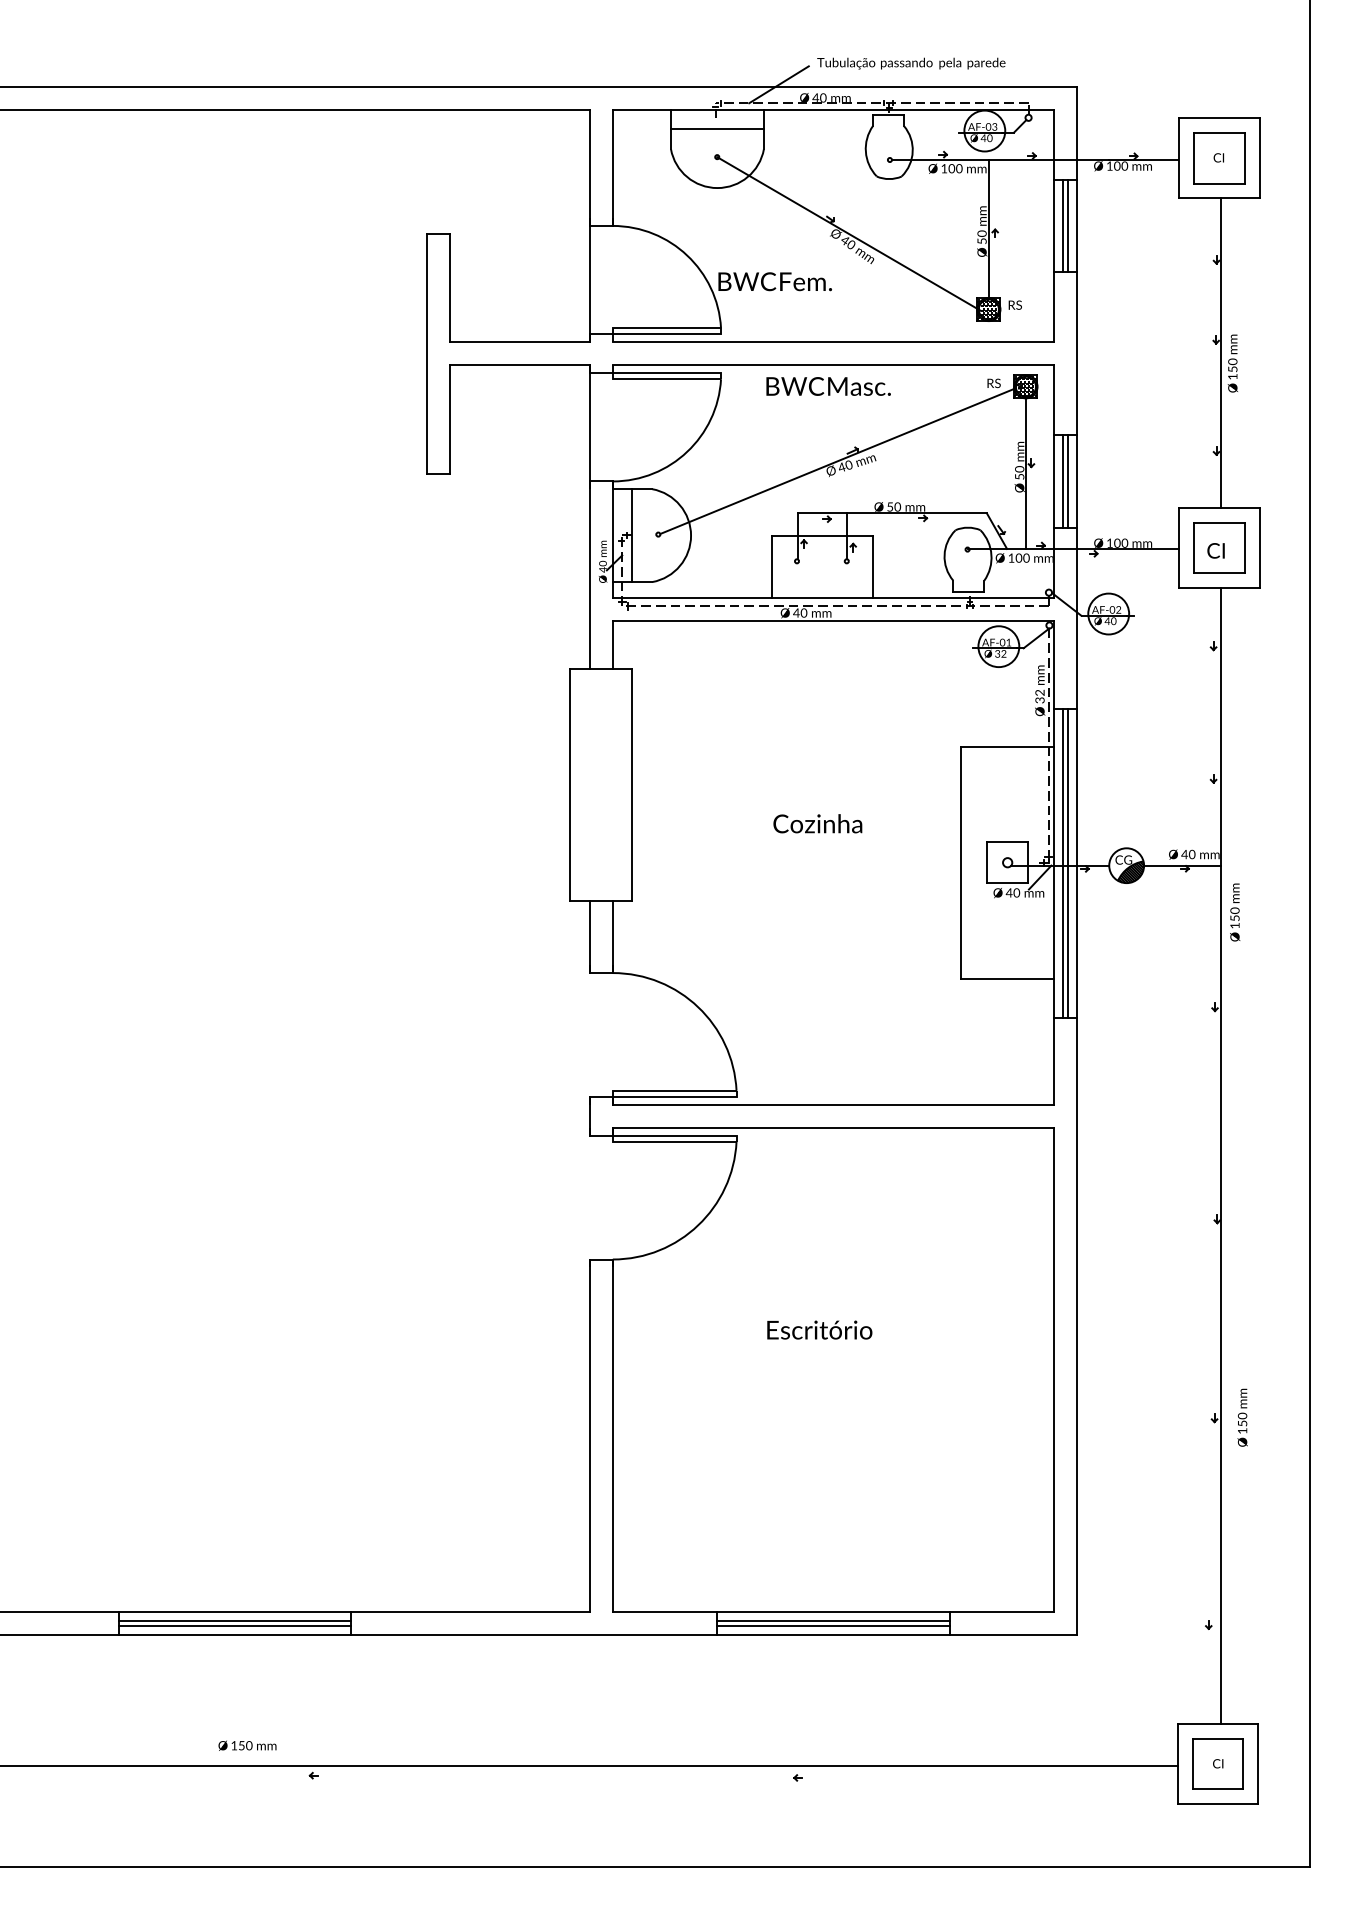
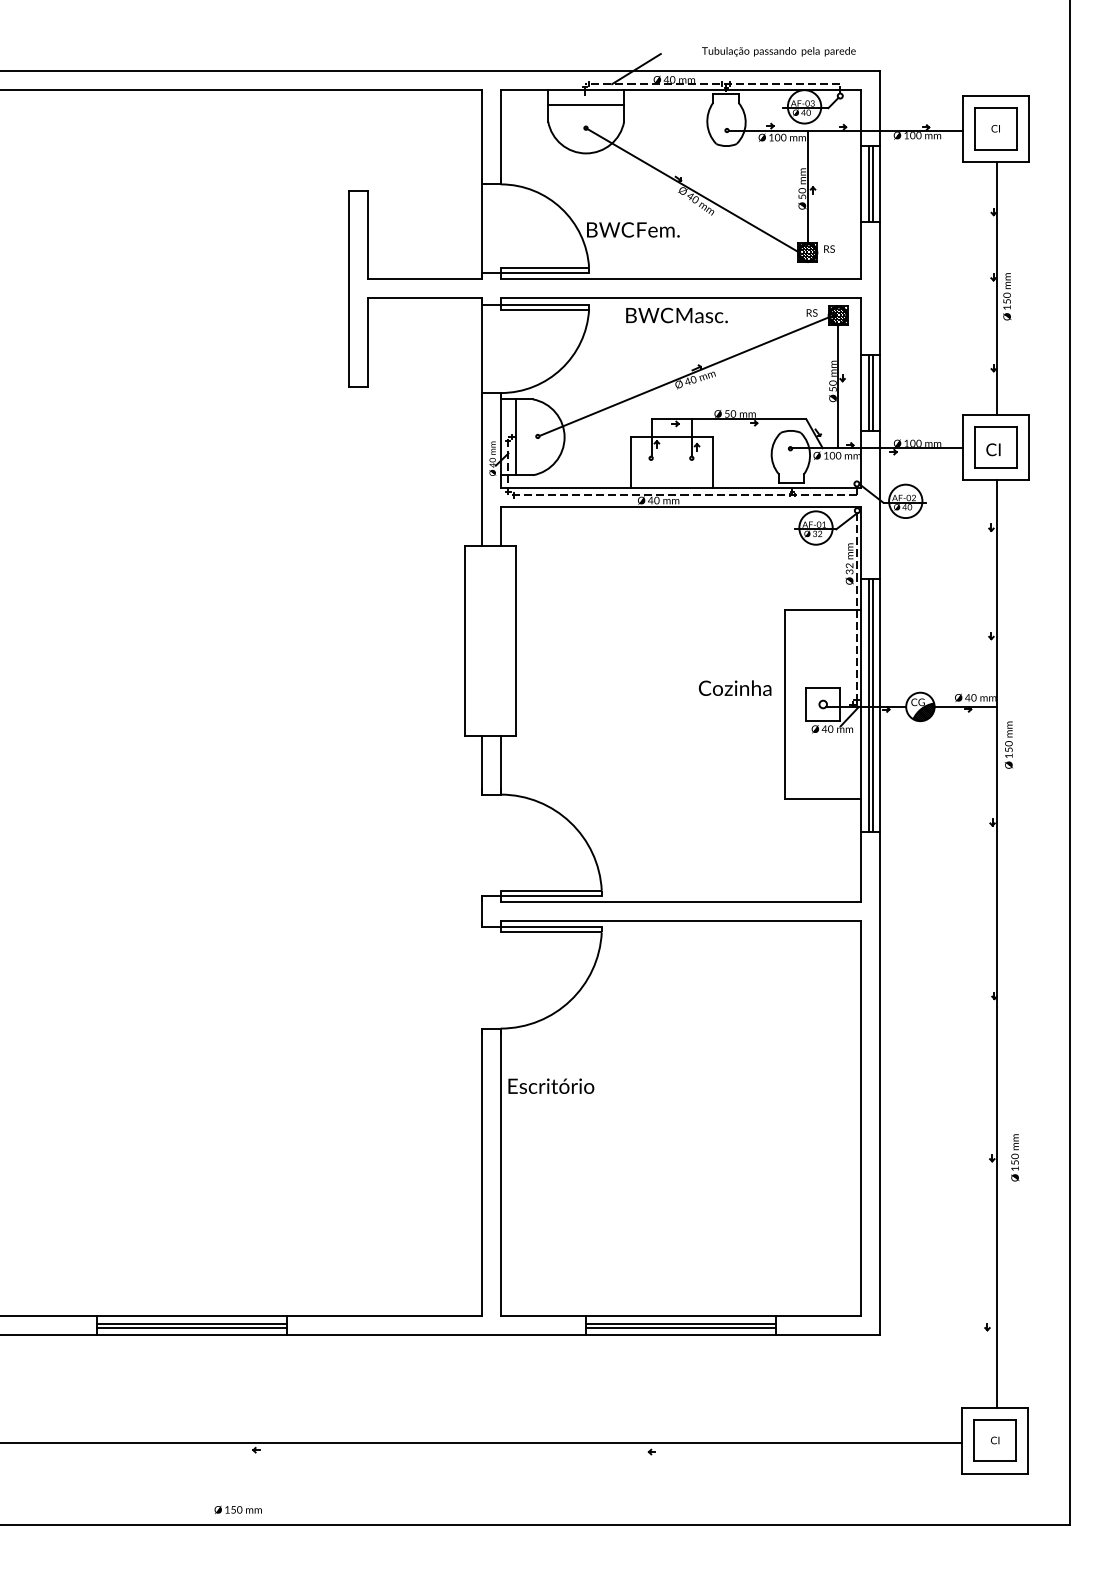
text: (911, 63) -> (778, 51), moved
text: (817, 823) -> (734, 687), moved
text: (819, 1329) -> (551, 1085), moved
text: (247, 1745) -> (238, 1509), moved

